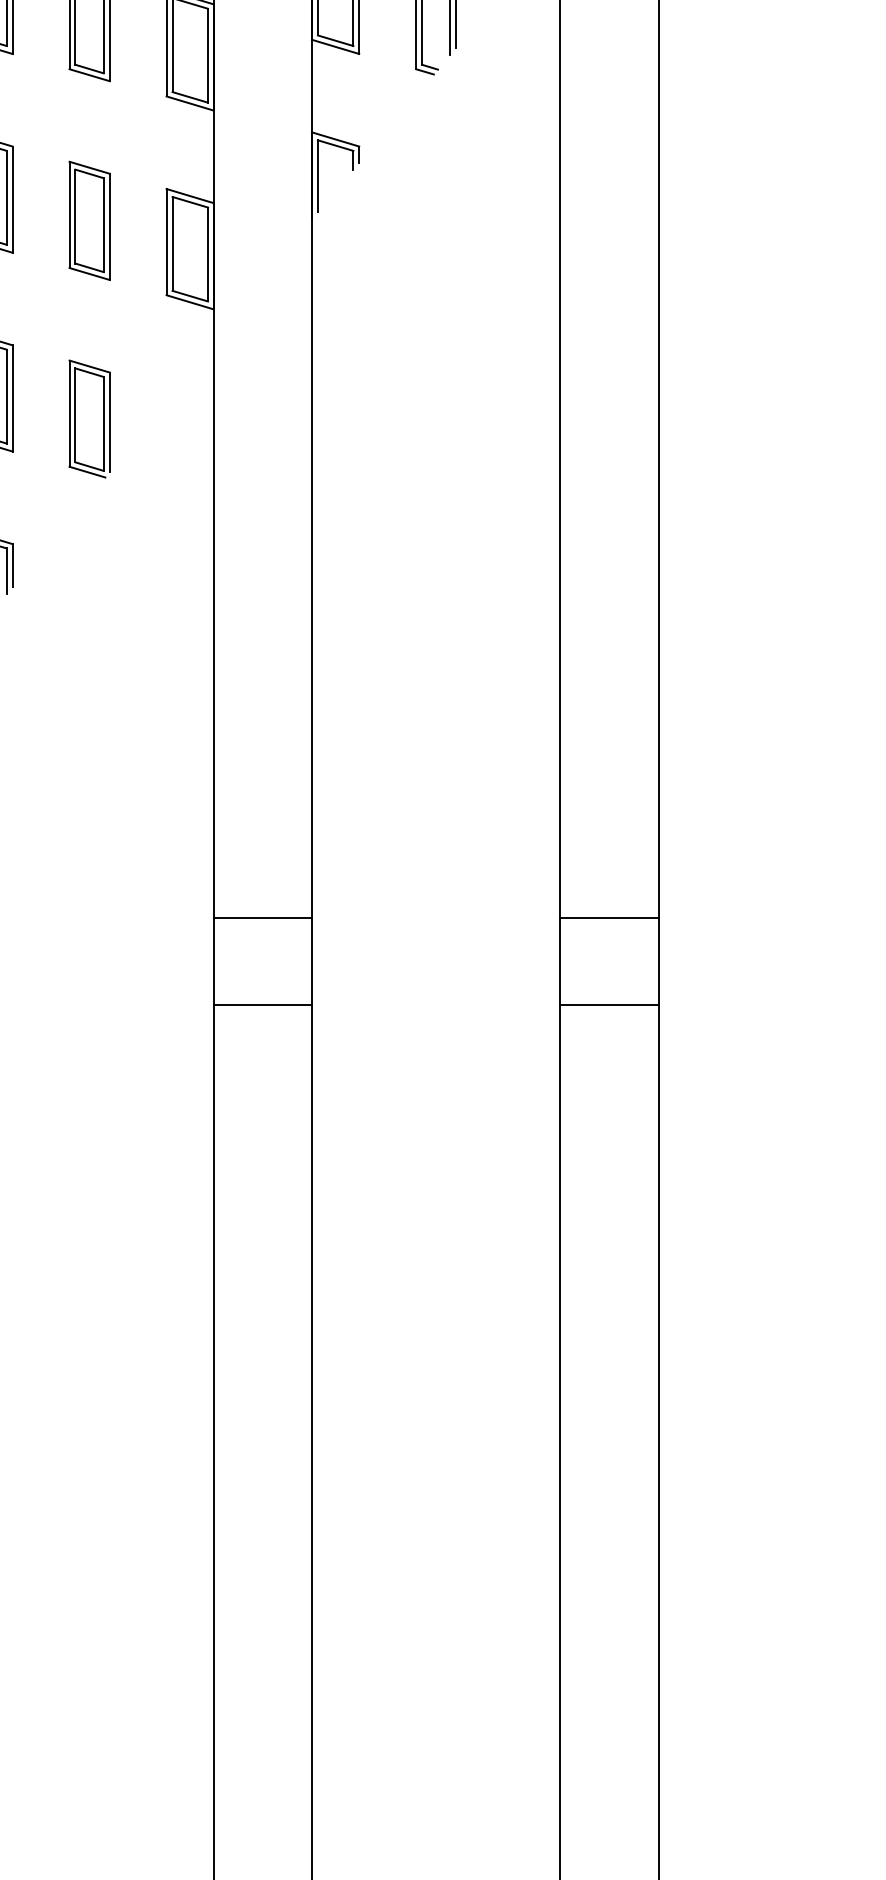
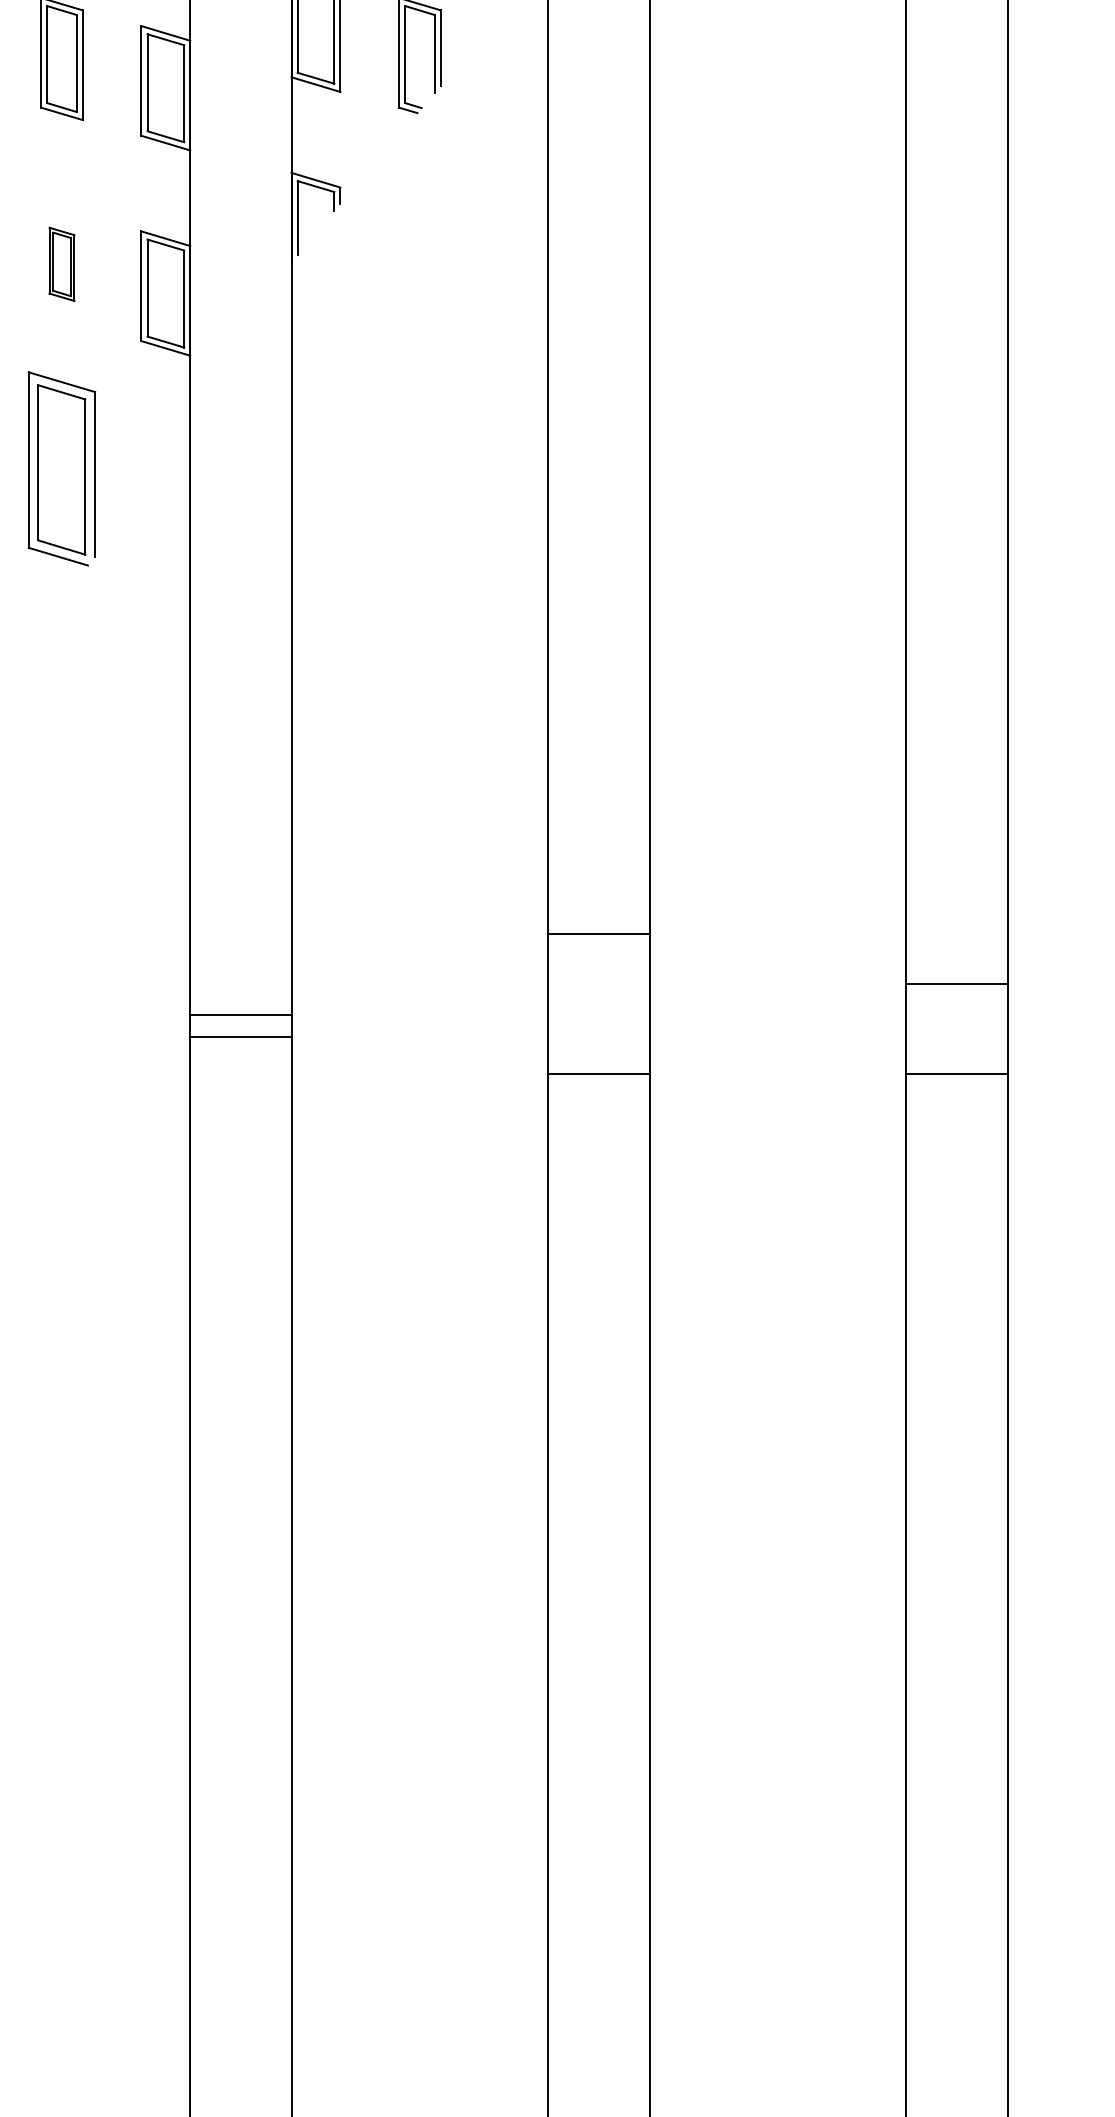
part: (89, 221) -> (61, 264), size x0.6
part: (89, 418) -> (61, 468), size x1.6
line: (262, 917) -> (240, 1036), moved
line: (609, 917) -> (598, 933), moved
line: (262, 1004) -> (240, 1014), moved

